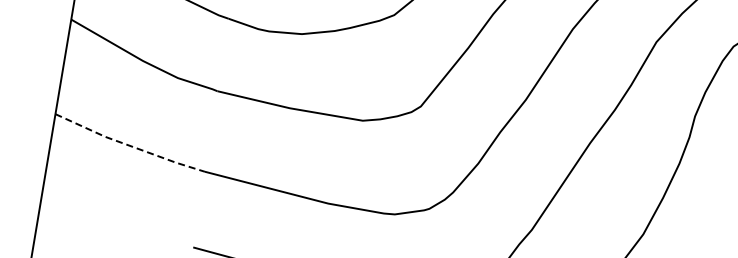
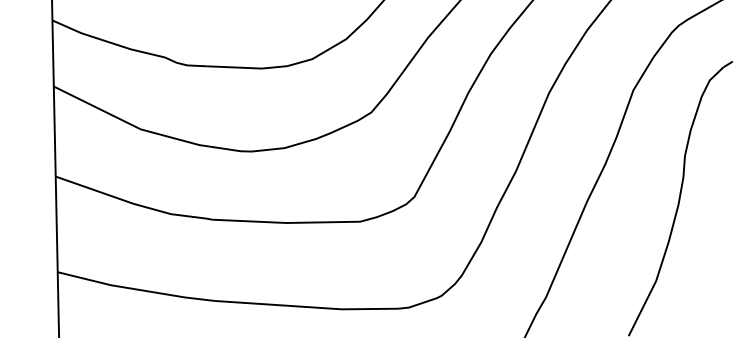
line: (129, 145) -> (136, 289), dashed -> solid

